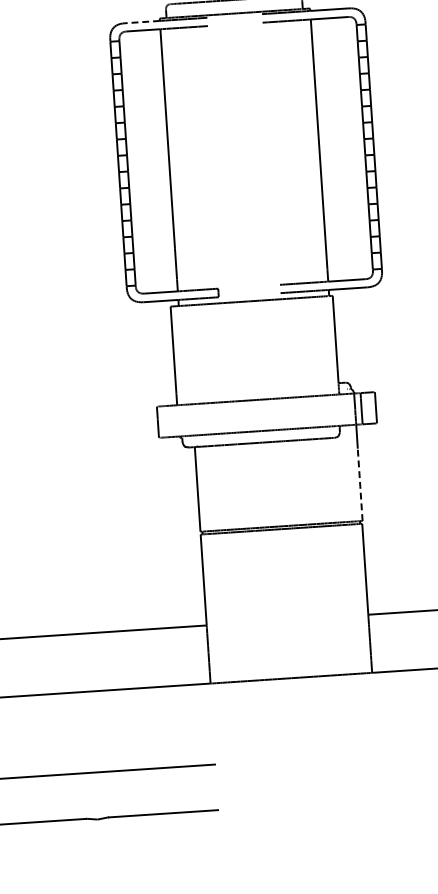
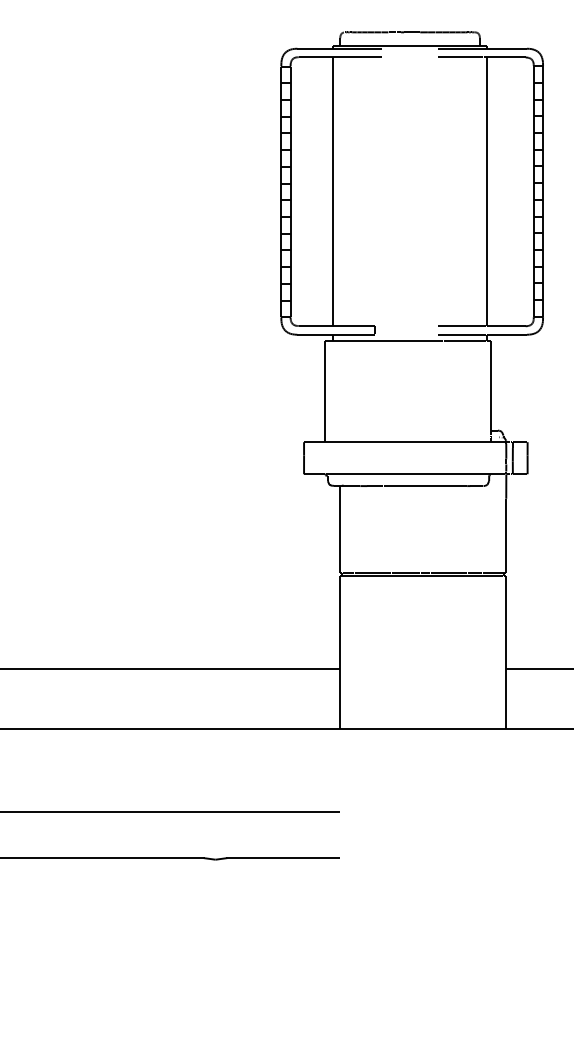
line: (142, 21) -> (315, 48), dashed -> solid
line: (360, 484) -> (506, 535), dashed -> solid

